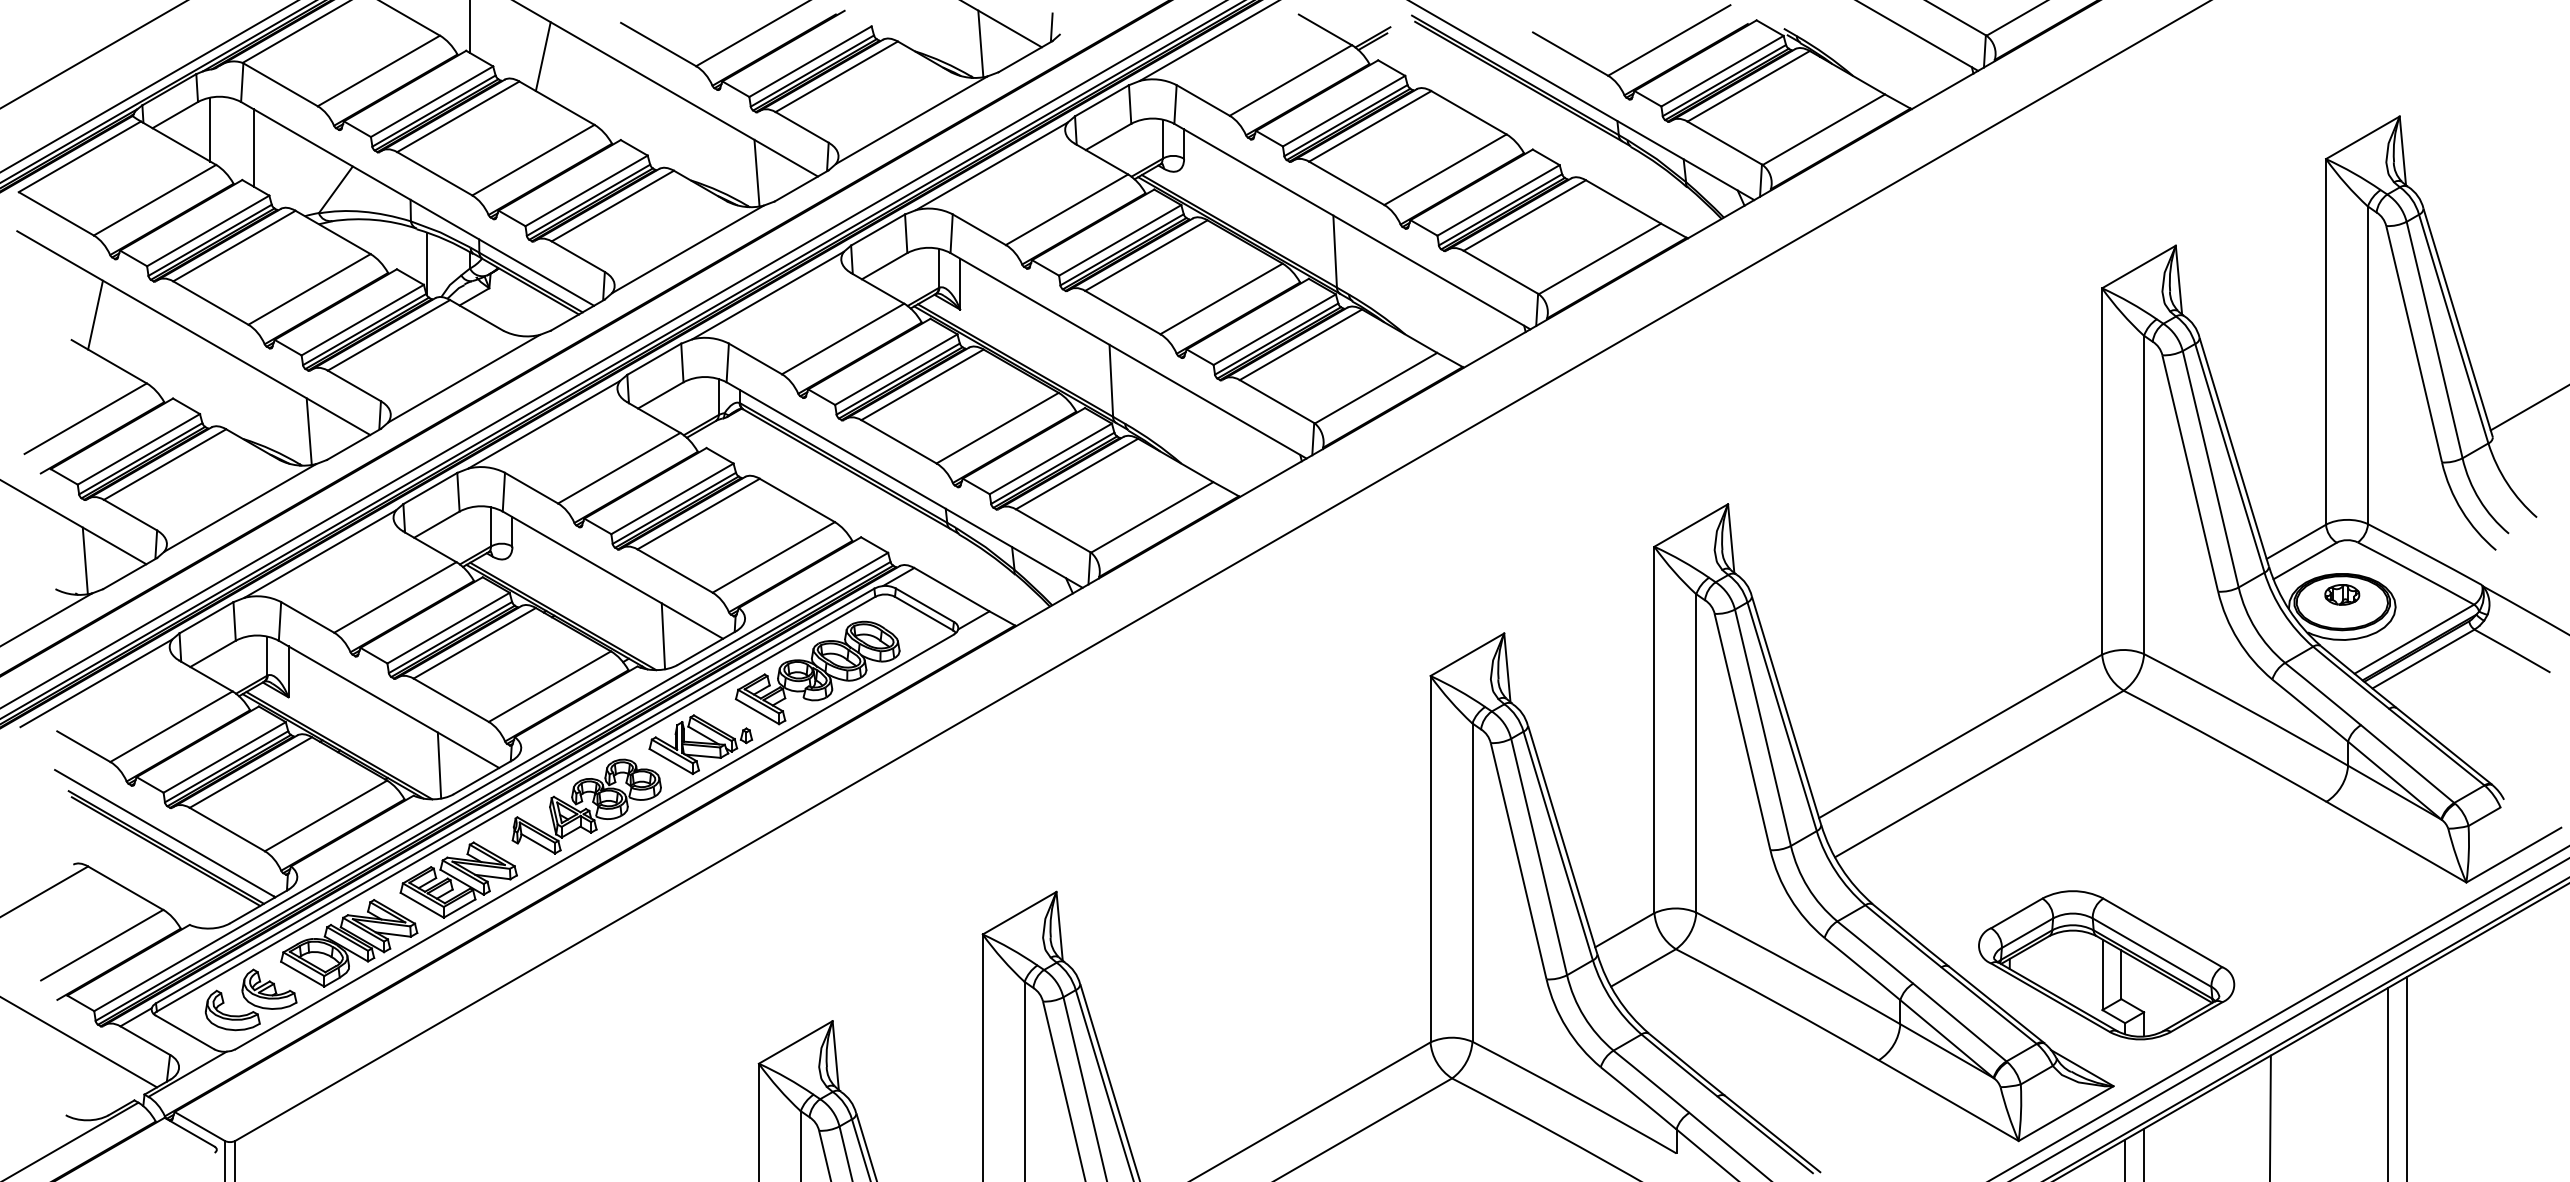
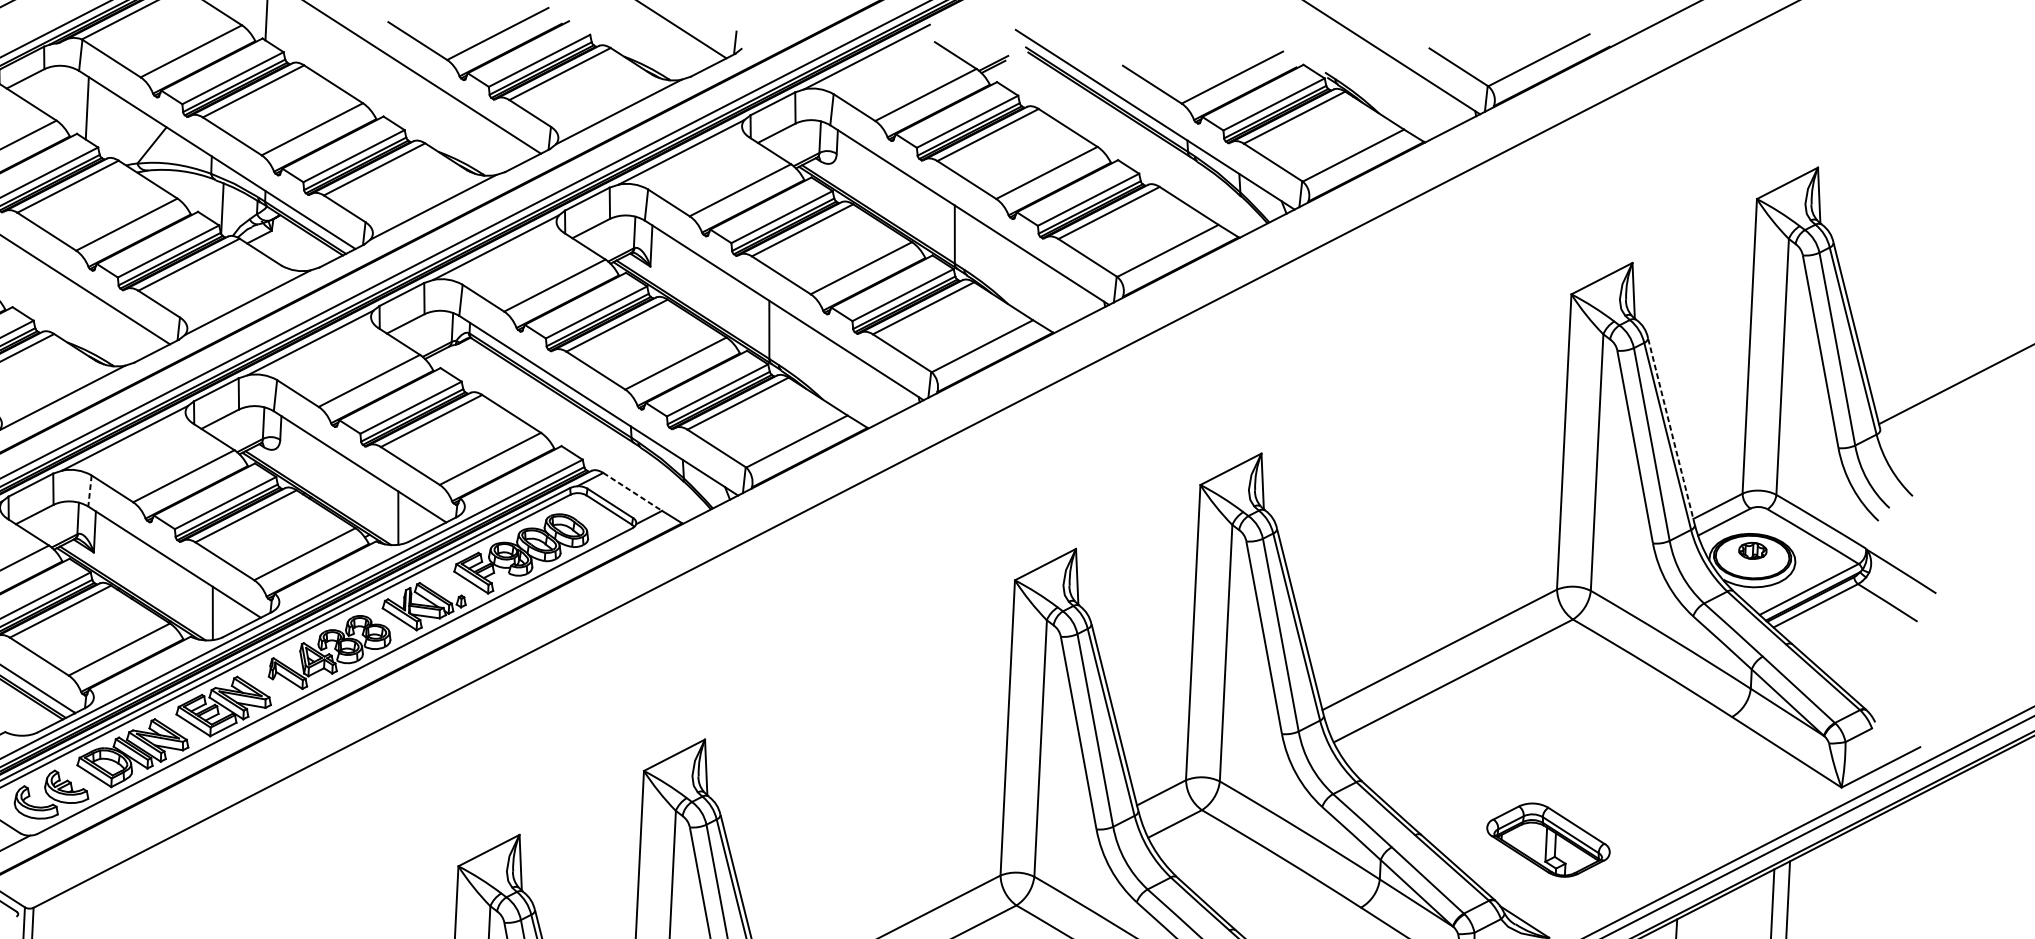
line: (980, 43) -> (677, 52), removed
line: (542, 56) -> (323, 46), removed
line: (210, 129) -> (53, 91), removed
line: (756, 172) -> (491, 148), removed
line: (308, 431) -> (120, 339), removed
line: (2234, 452) -> (1671, 431), solid -> dashed
line: (951, 589) -> (632, 491), solid -> dashed
line: (279, 621) -> (89, 491), solid -> dashed
part: (2106, 965) -> (1548, 840), size x0.6

